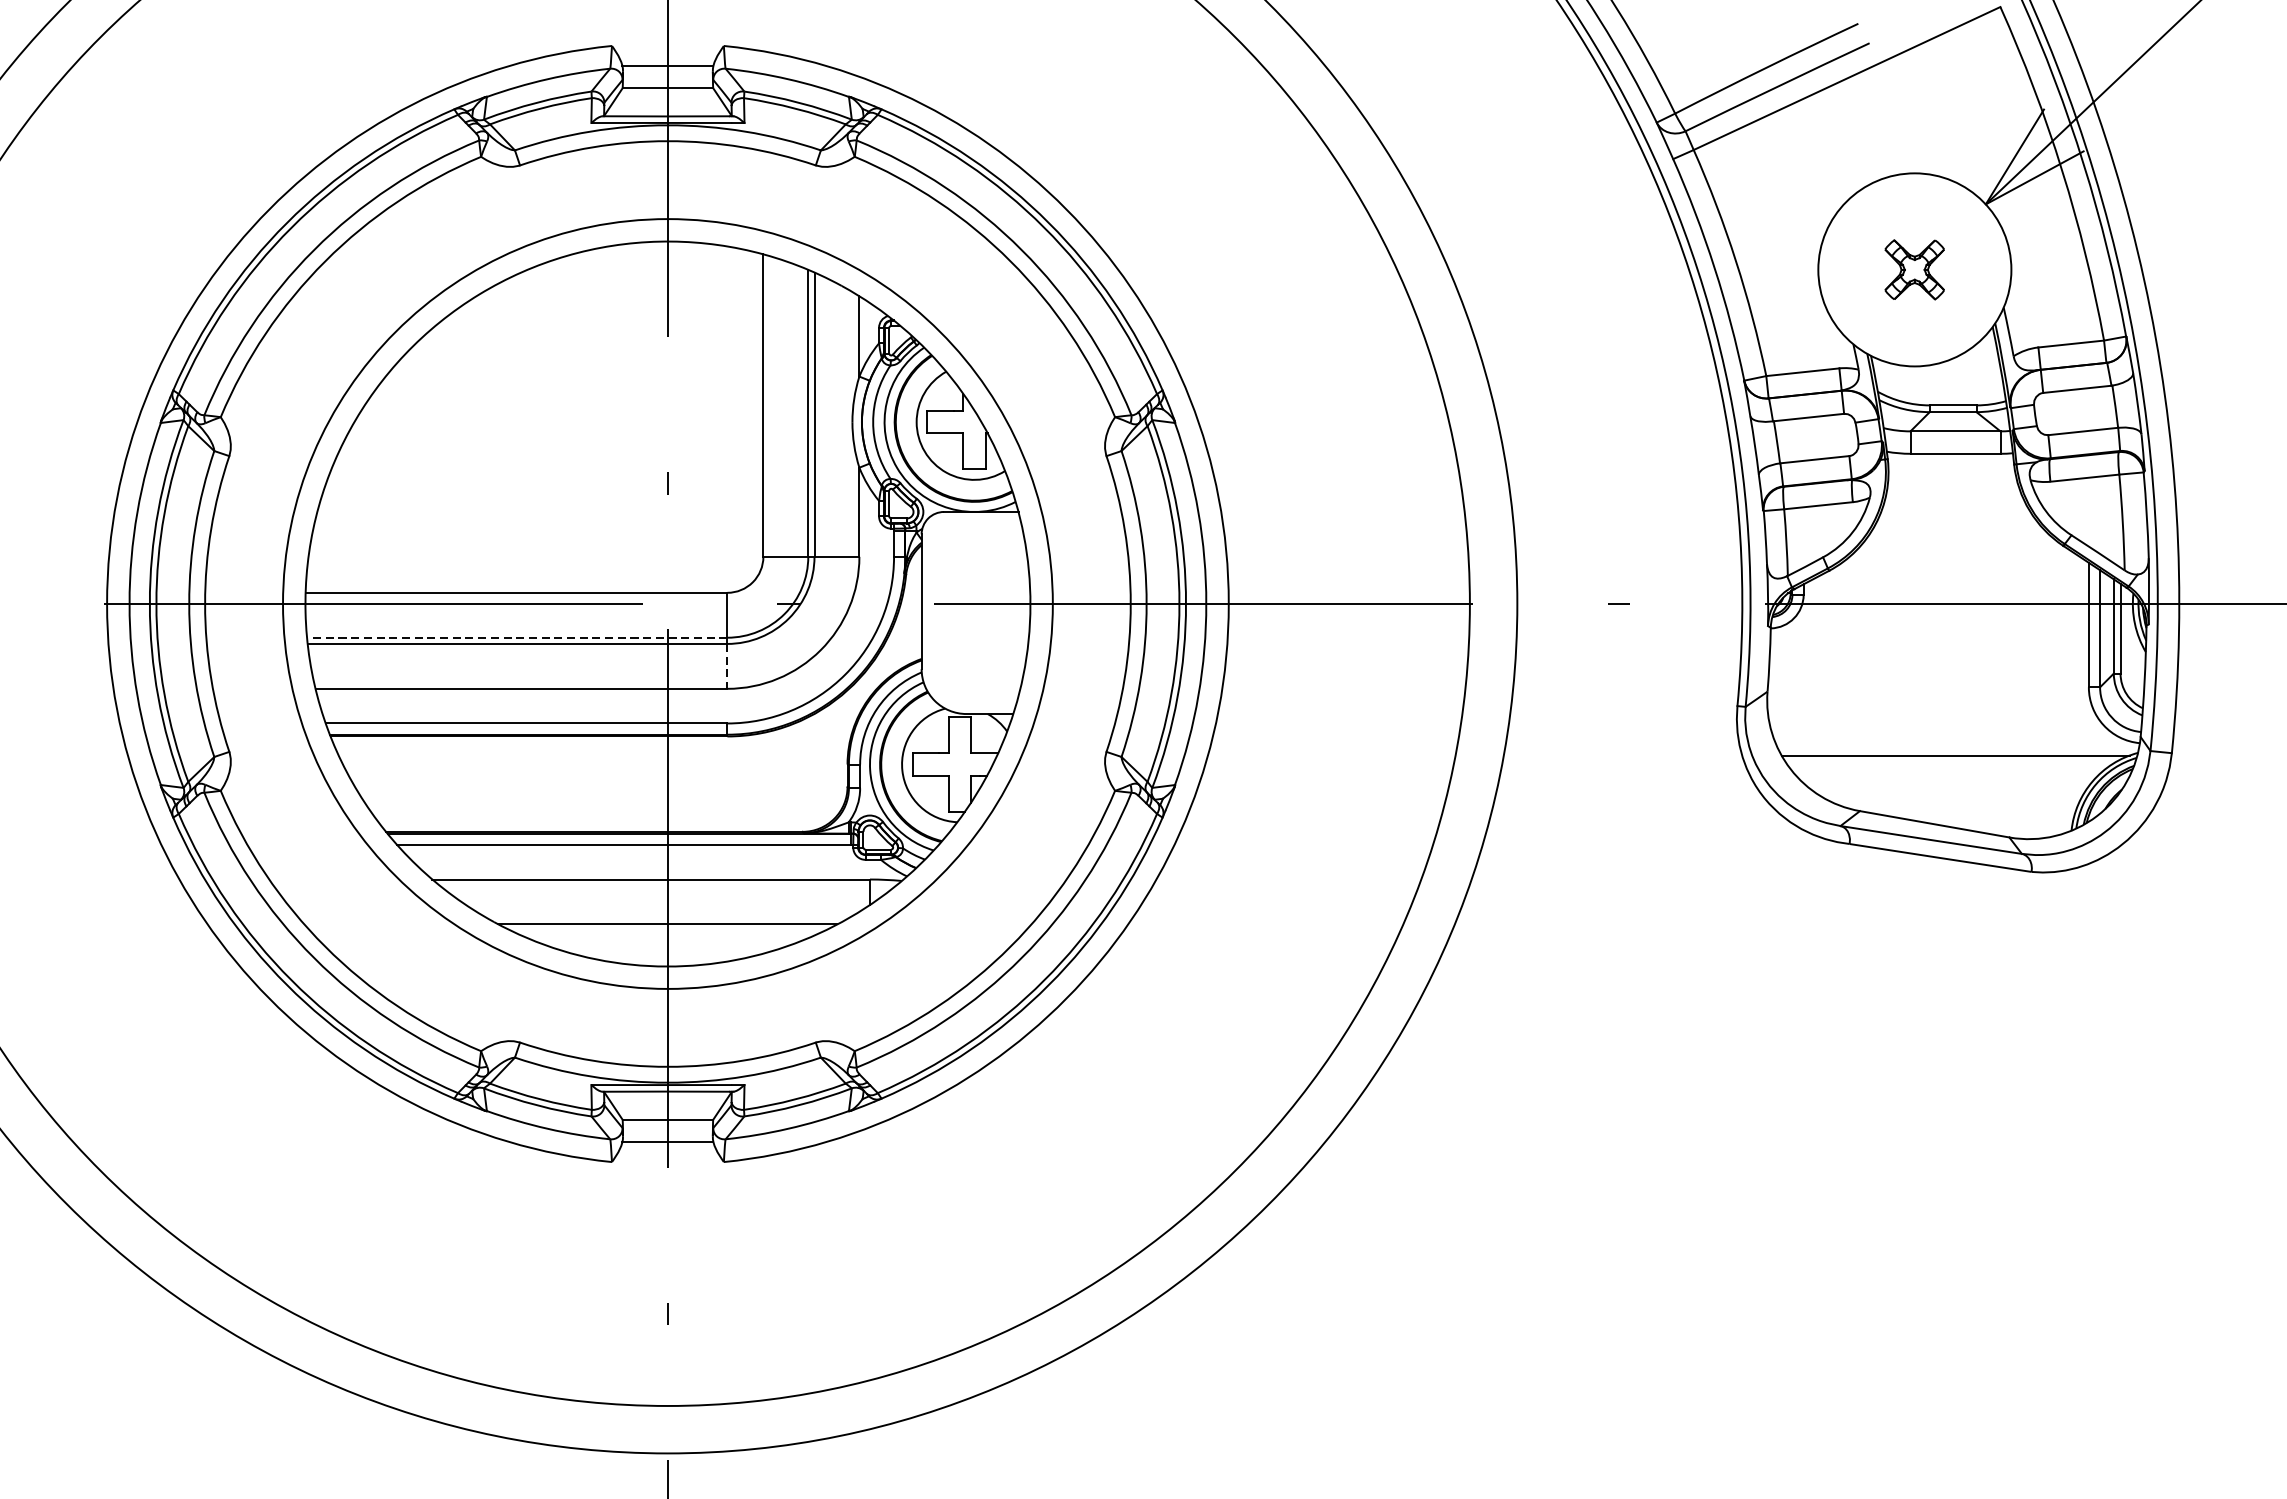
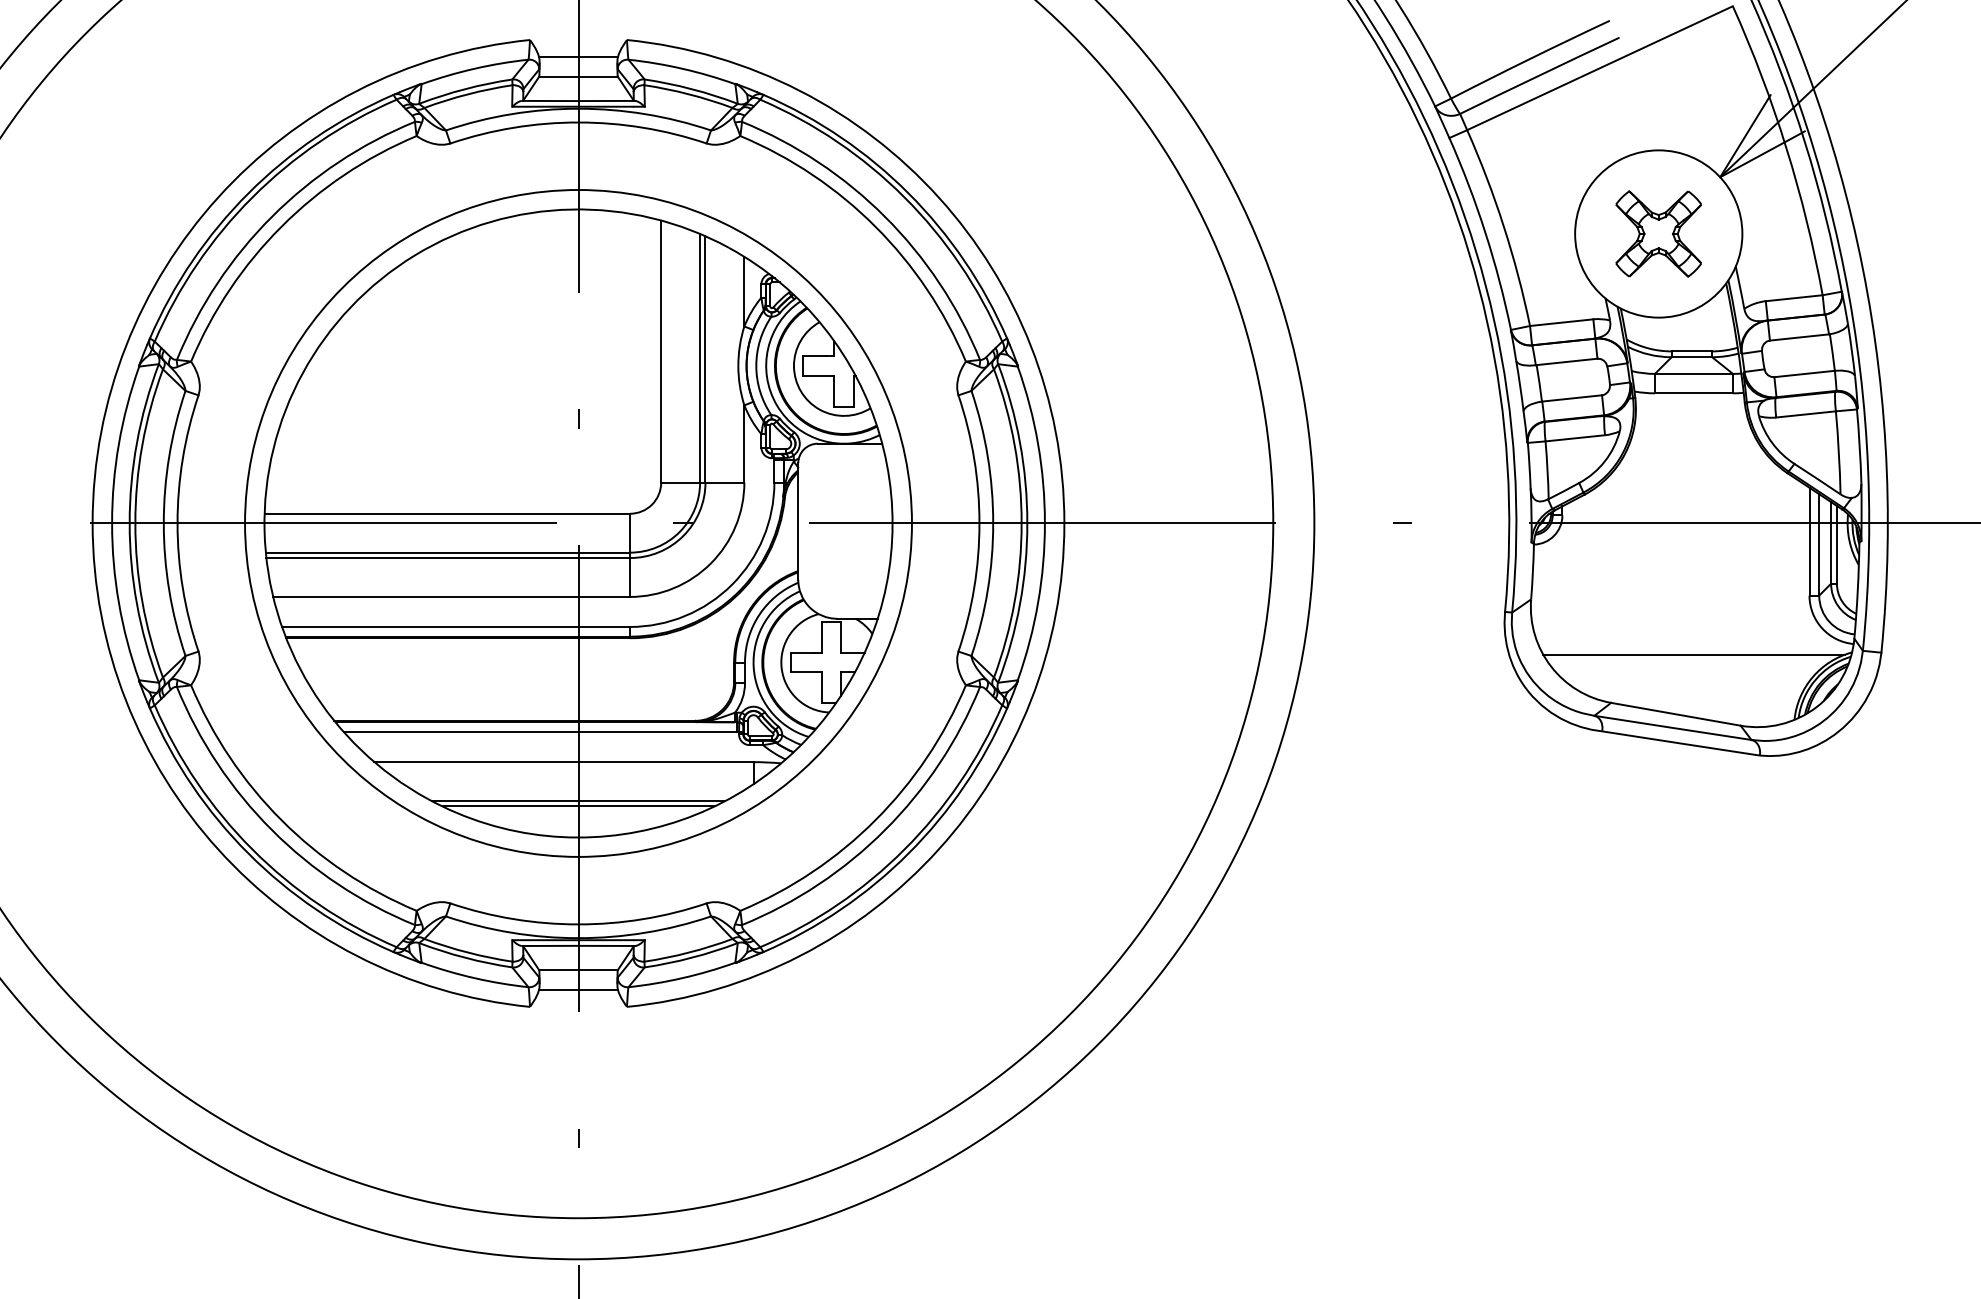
part: (1914, 269) -> (1658, 233), size x1.67
line: (516, 637) -> (447, 552), dashed -> solid
line: (727, 667) -> (630, 578), dashed -> solid
line: (667, 930) -> (578, 806), added

